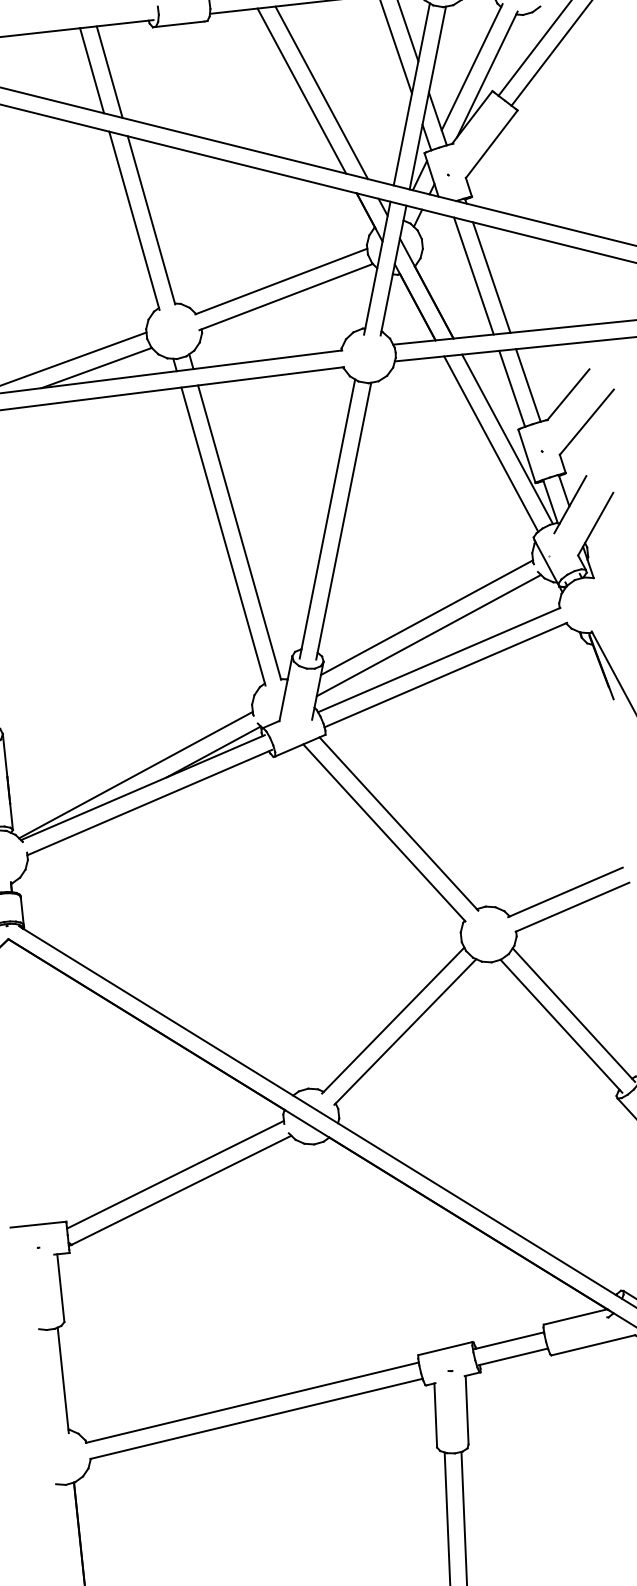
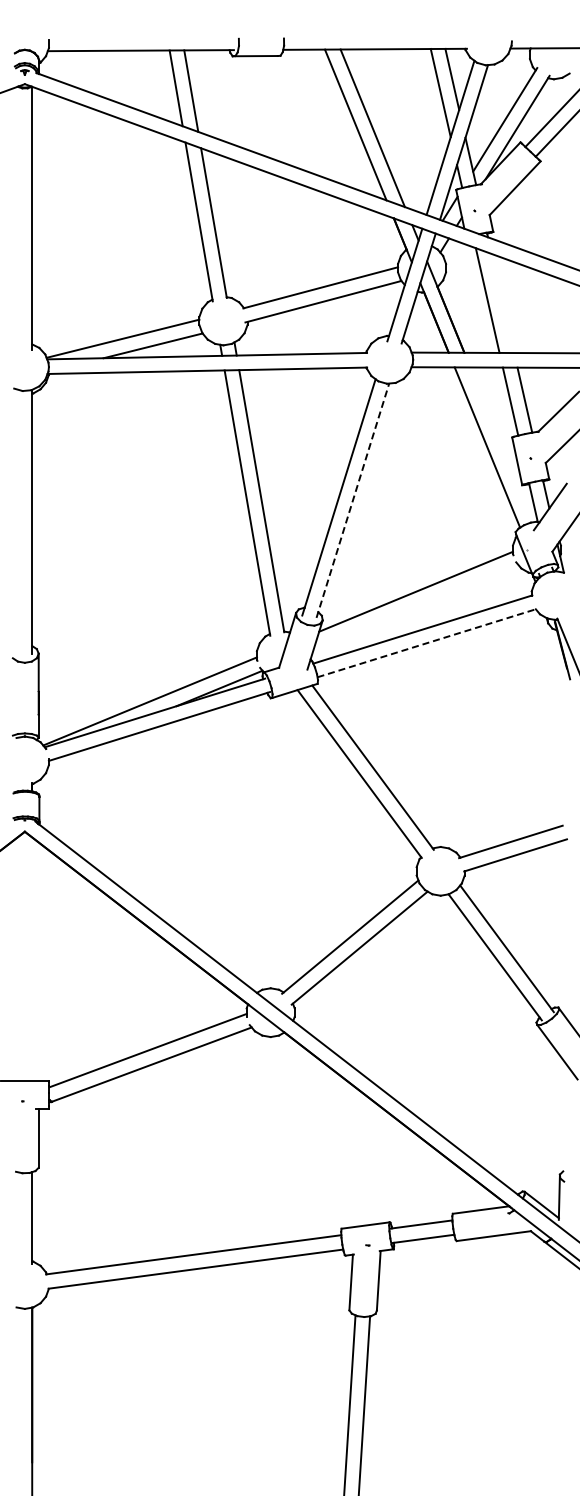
line: (491, 277) -> (502, 303), removed
line: (506, 438) -> (501, 444), removed
line: (343, 520) -> (352, 500), solid -> dashed
line: (428, 635) -> (415, 607), removed
line: (446, 675) -> (427, 643), solid -> dashed

